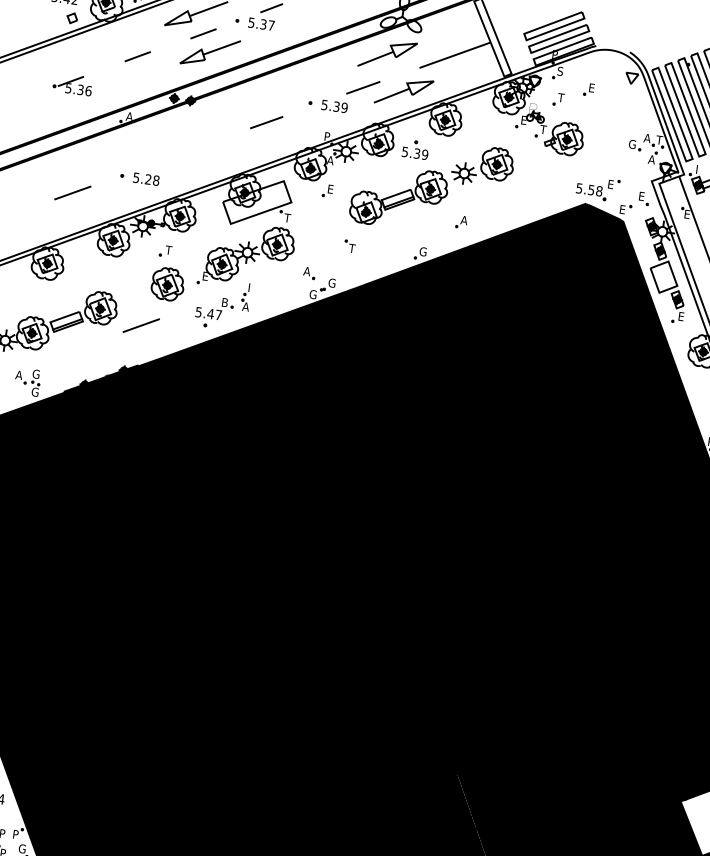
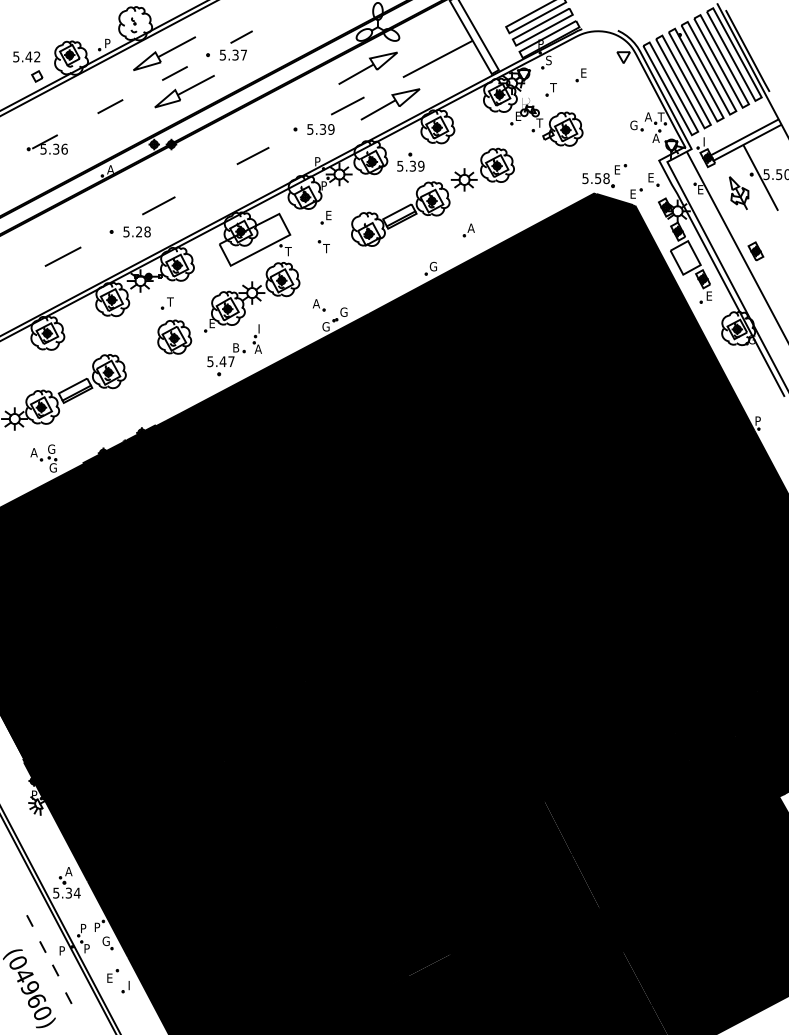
line: (170, 157) -> (158, 205), added
text: (330, 160) -> (324, 185), A -> P
part: (349, 246) -> (323, 246), moved
line: (140, 325) -> (152, 383), removed

